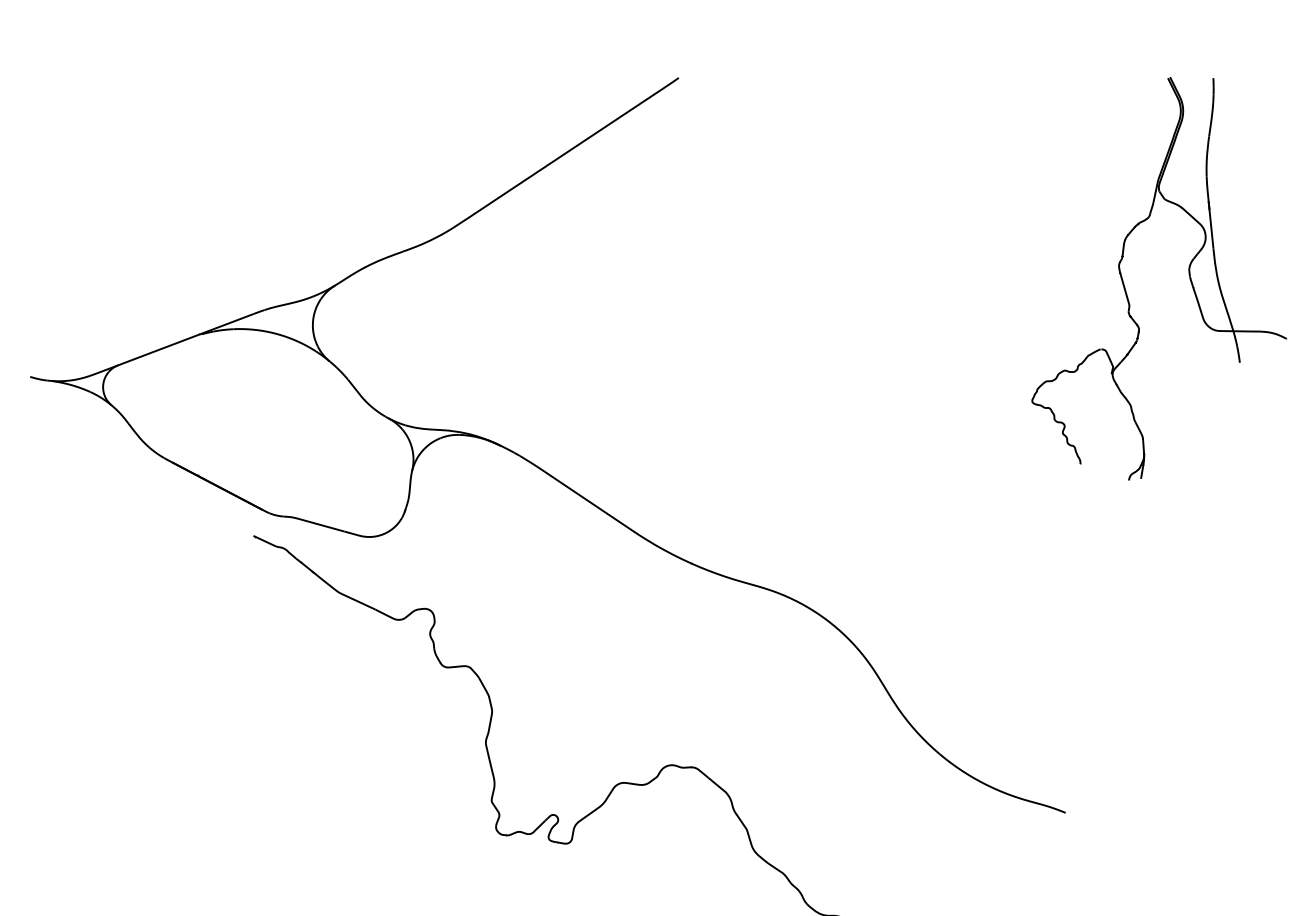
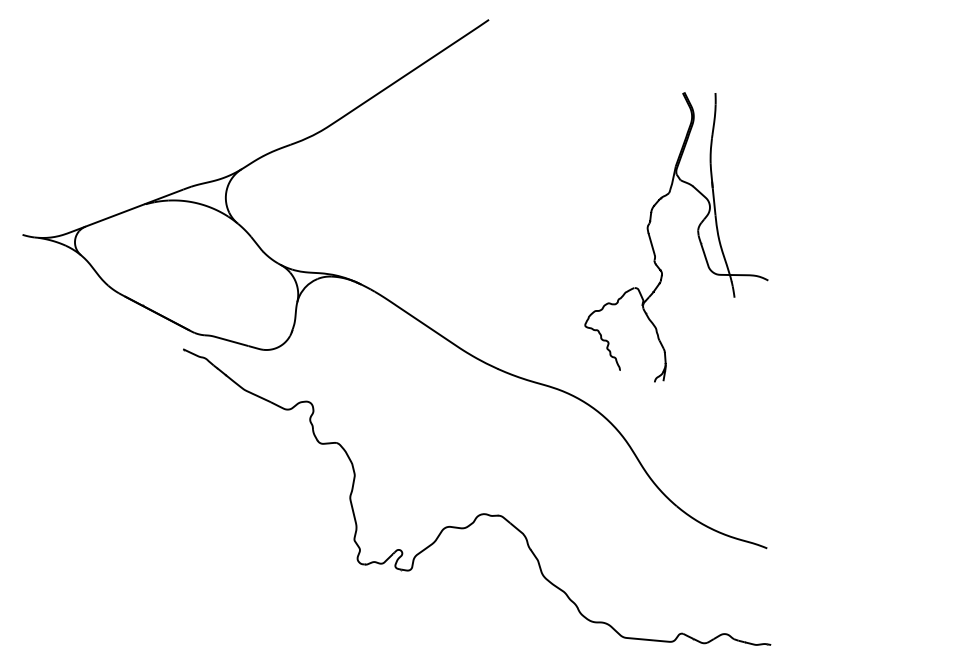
part: (1188, 276) -> (697, 235), moved

